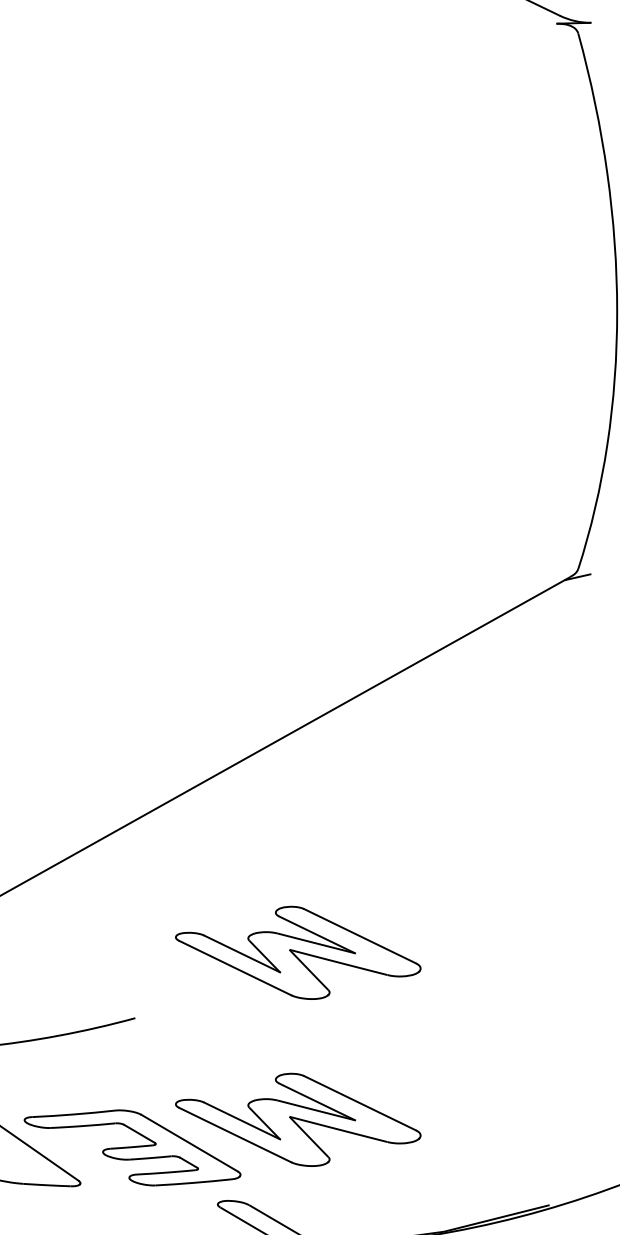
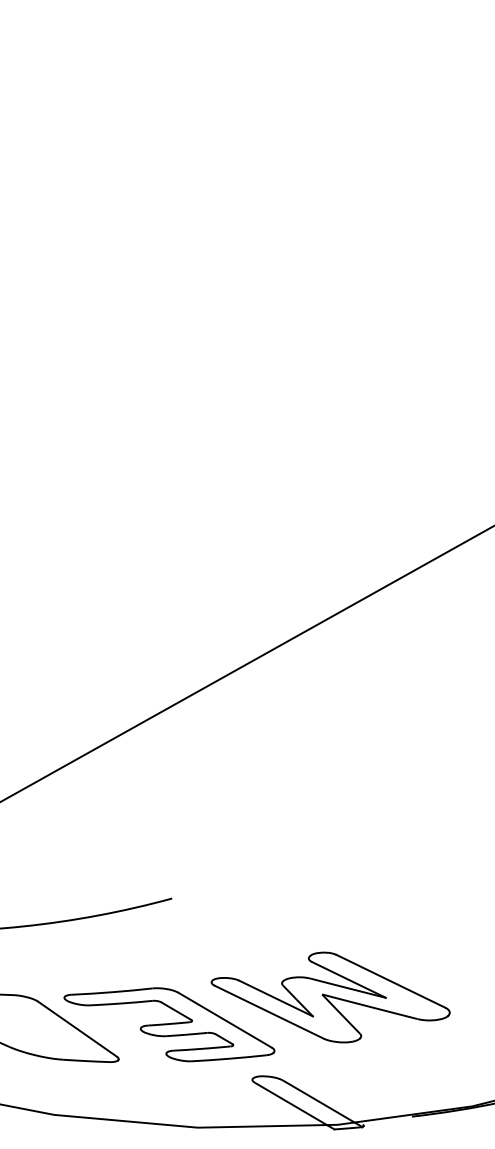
part: (298, 952) -> (330, 834), removed

